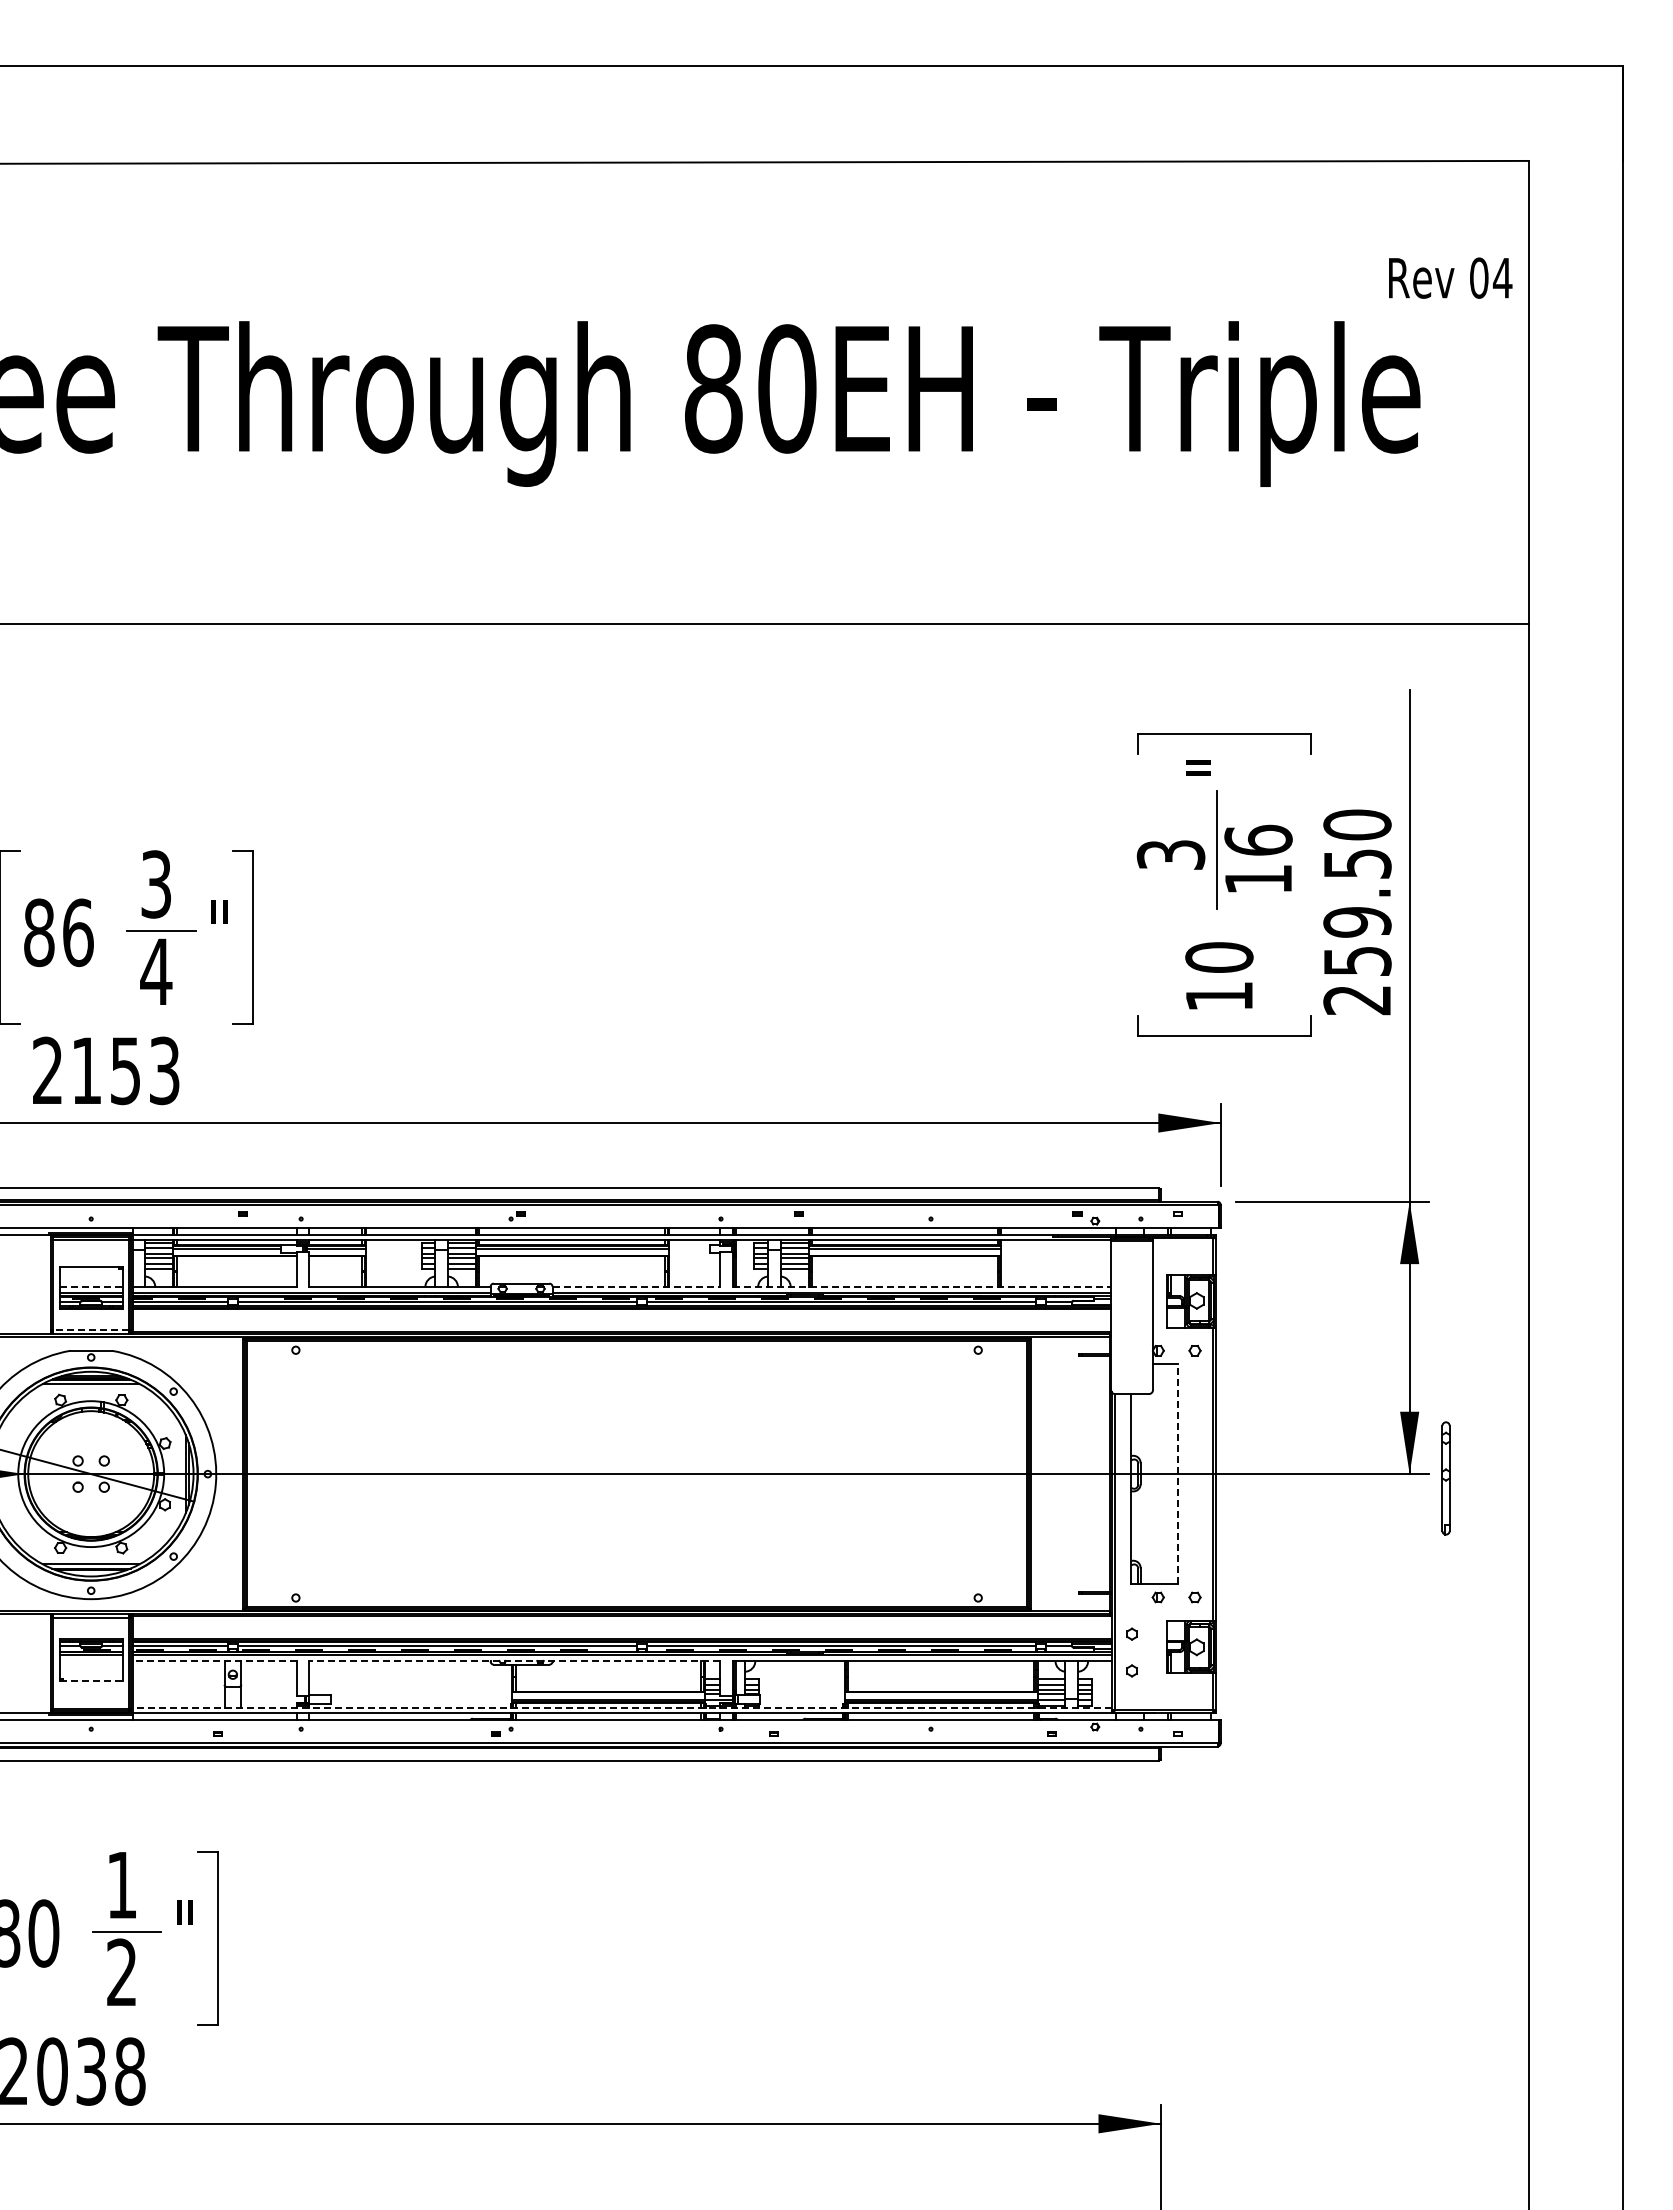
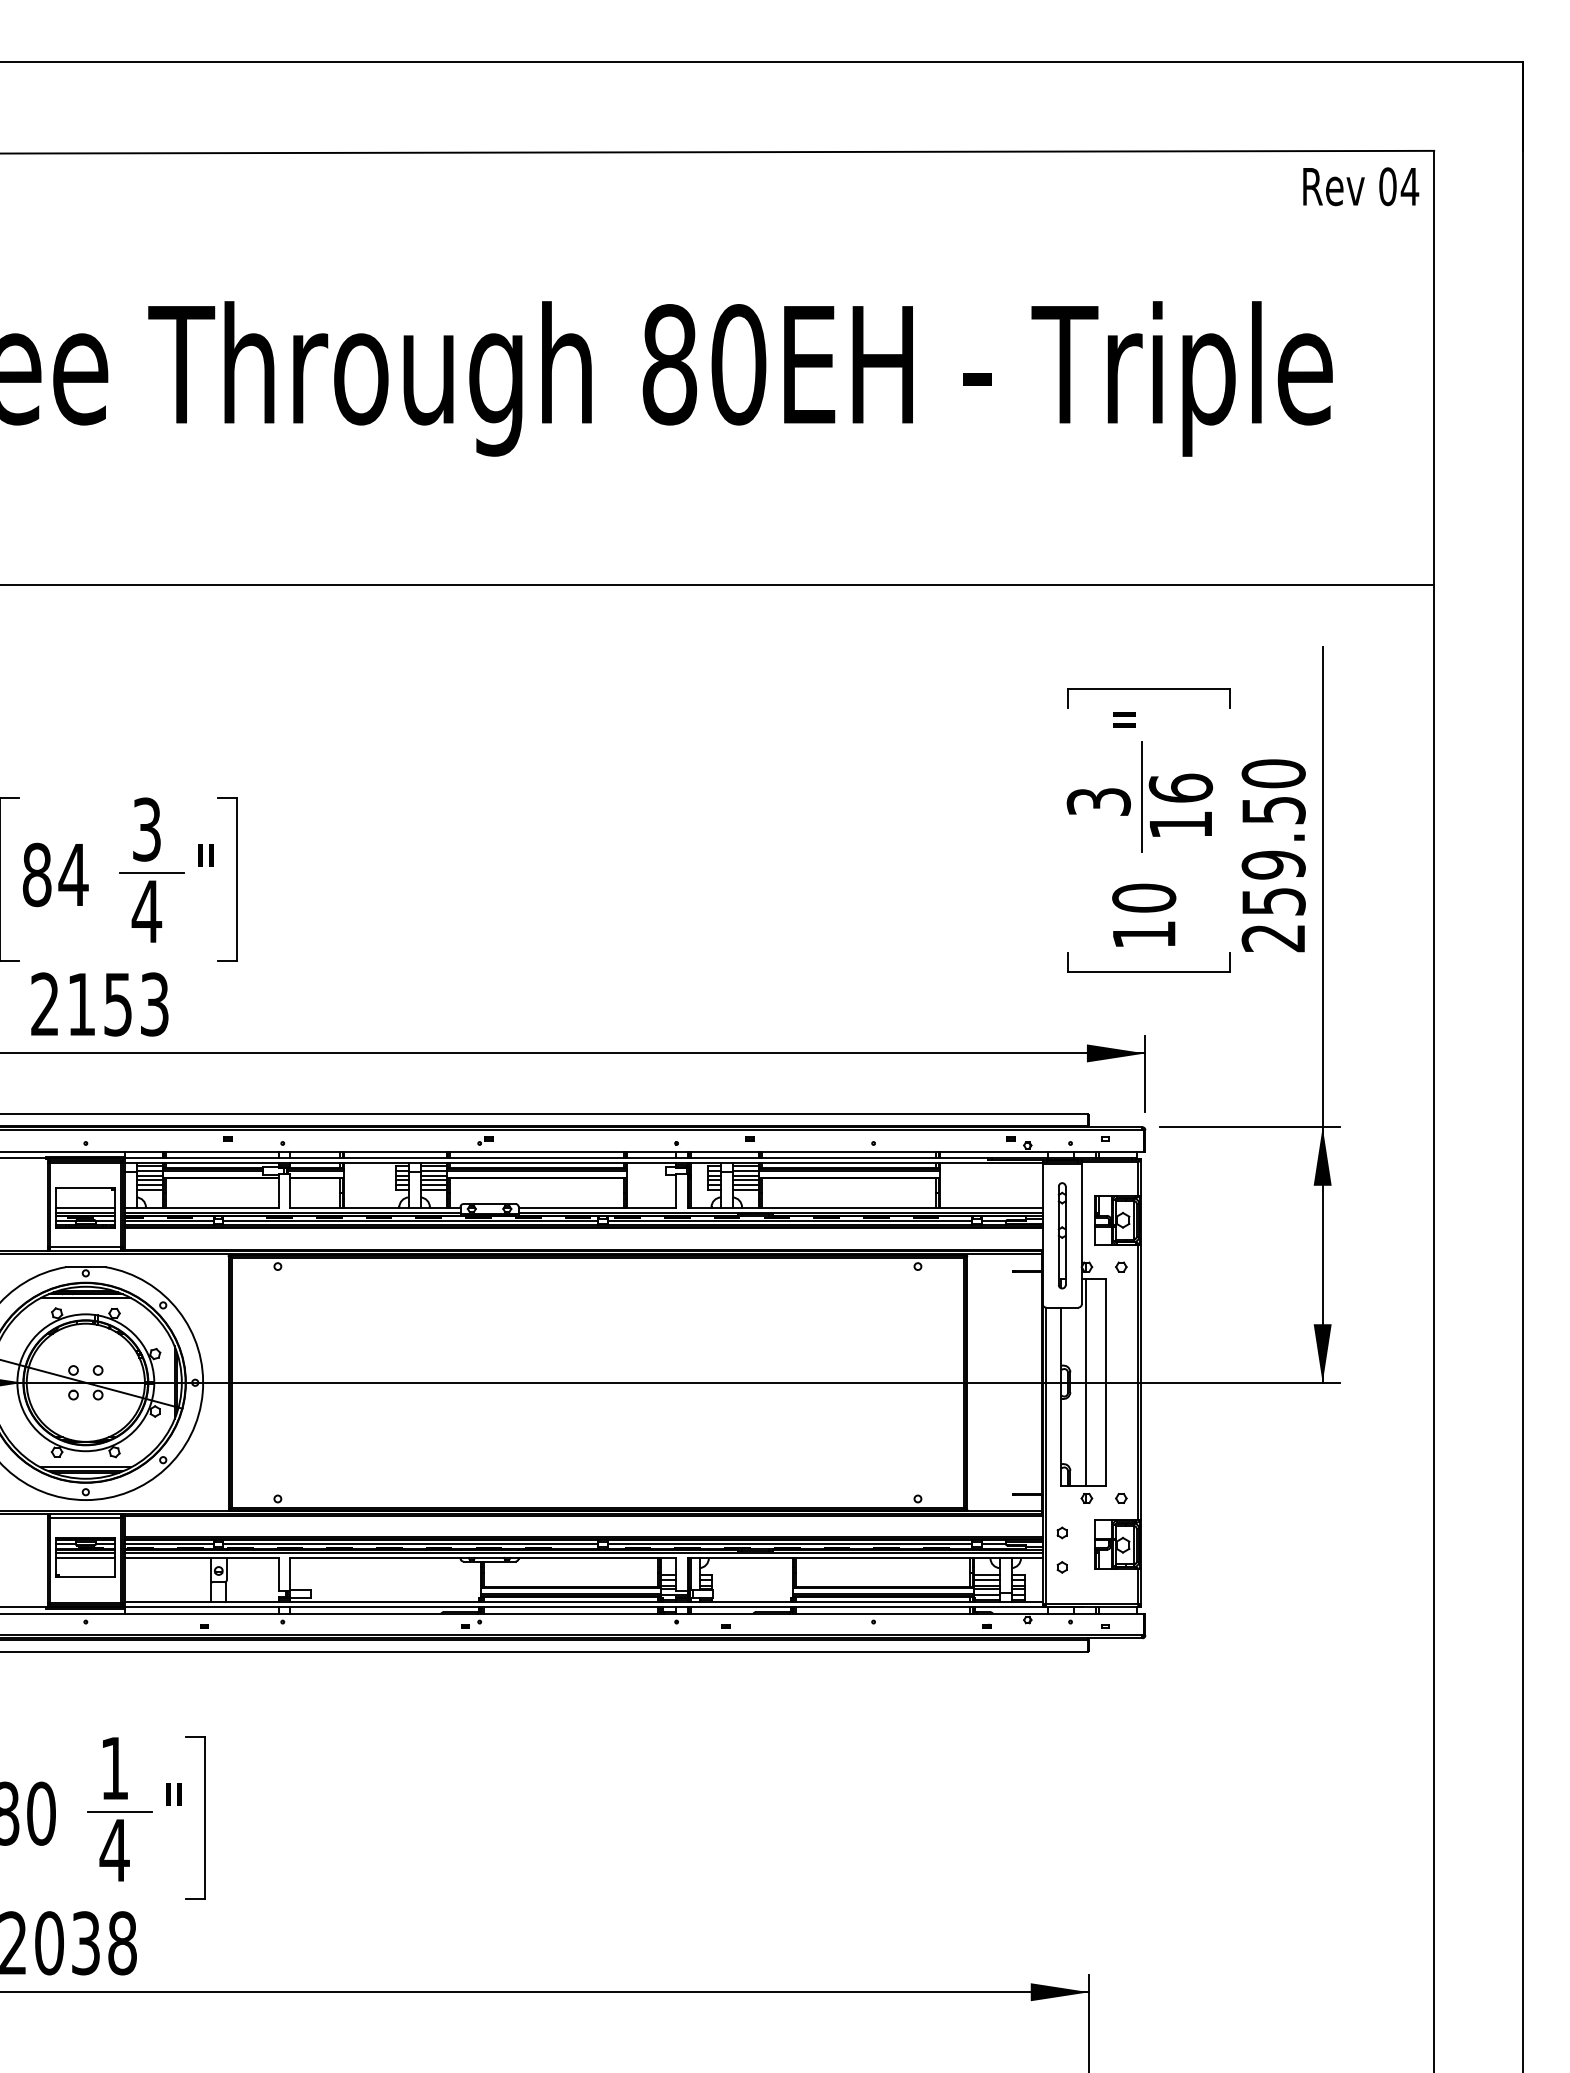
text: (1450, 277) -> (1360, 186), moved
text: (77, 932) -> (72, 874), 86 -> 84
line: (91, 1287) -> (86, 1207), dashed -> solid
line: (636, 1287) -> (597, 1207), dashed -> solid
line: (922, 1287) -> (865, 1207), dashed -> solid
line: (91, 1329) -> (86, 1247), dashed -> solid
line: (1157, 1473) -> (1086, 1382), added
line: (1178, 1473) -> (1105, 1382), dashed -> solid
part: (1445, 1478) -> (1061, 1235), moved
line: (90, 1660) -> (85, 1557), added
line: (214, 1660) -> (201, 1557), dashed -> solid
line: (514, 1660) -> (482, 1557), dashed -> solid
line: (91, 1681) -> (86, 1577), dashed -> solid
line: (621, 1708) -> (583, 1602), dashed -> solid
text: (121, 1971) -> (114, 1849), 2 -> 4

